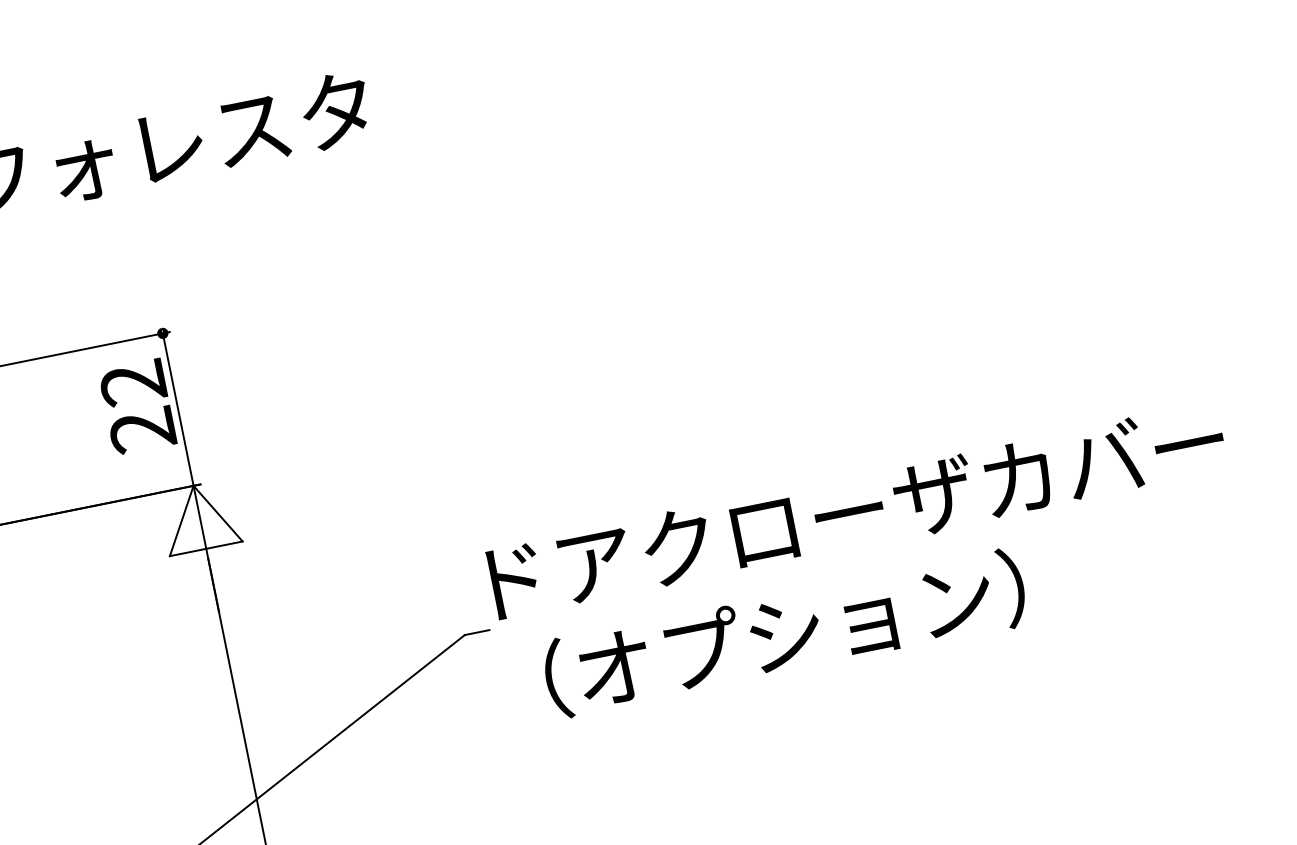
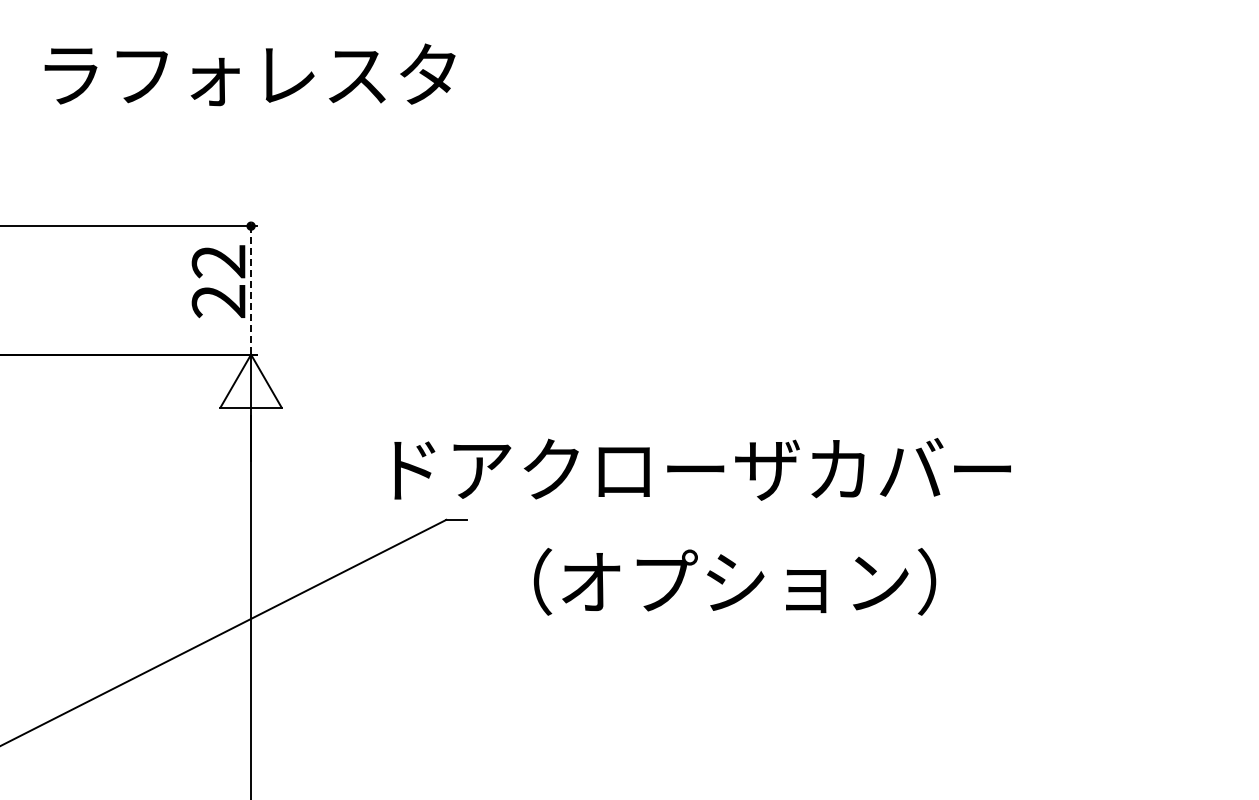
line: (178, 409) -> (251, 290), solid -> dashed
text: (857, 511) -> (702, 469), moved
text: (785, 632) -> (735, 581), moved

